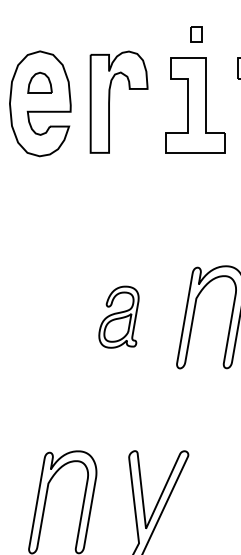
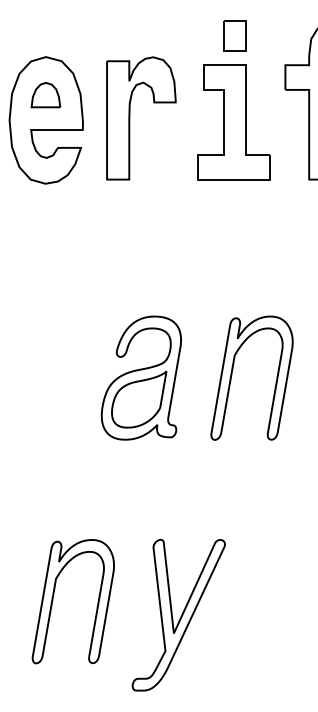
part: (196, 33) -> (234, 35), size x1.67
part: (118, 316) -> (140, 377), size x1.67

